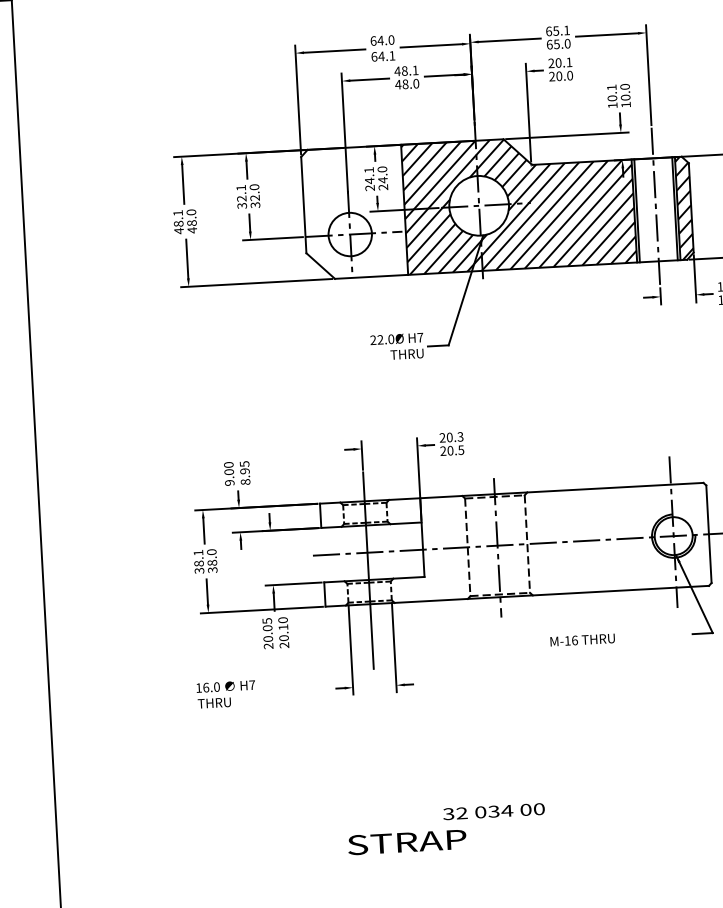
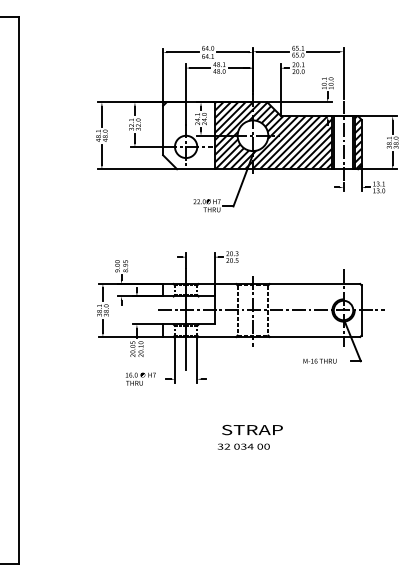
text: (581, 638) -> (319, 360), moved
text: (225, 693) -> (140, 378), moved
text: (407, 843) -> (252, 430), moved

